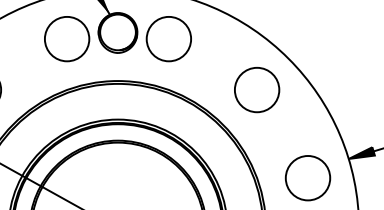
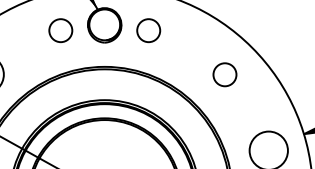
circle: (66, 38) -> (60, 30), size x0.6
circle: (168, 38) -> (148, 30), size x0.6
circle: (257, 90) -> (225, 75), size x0.6

